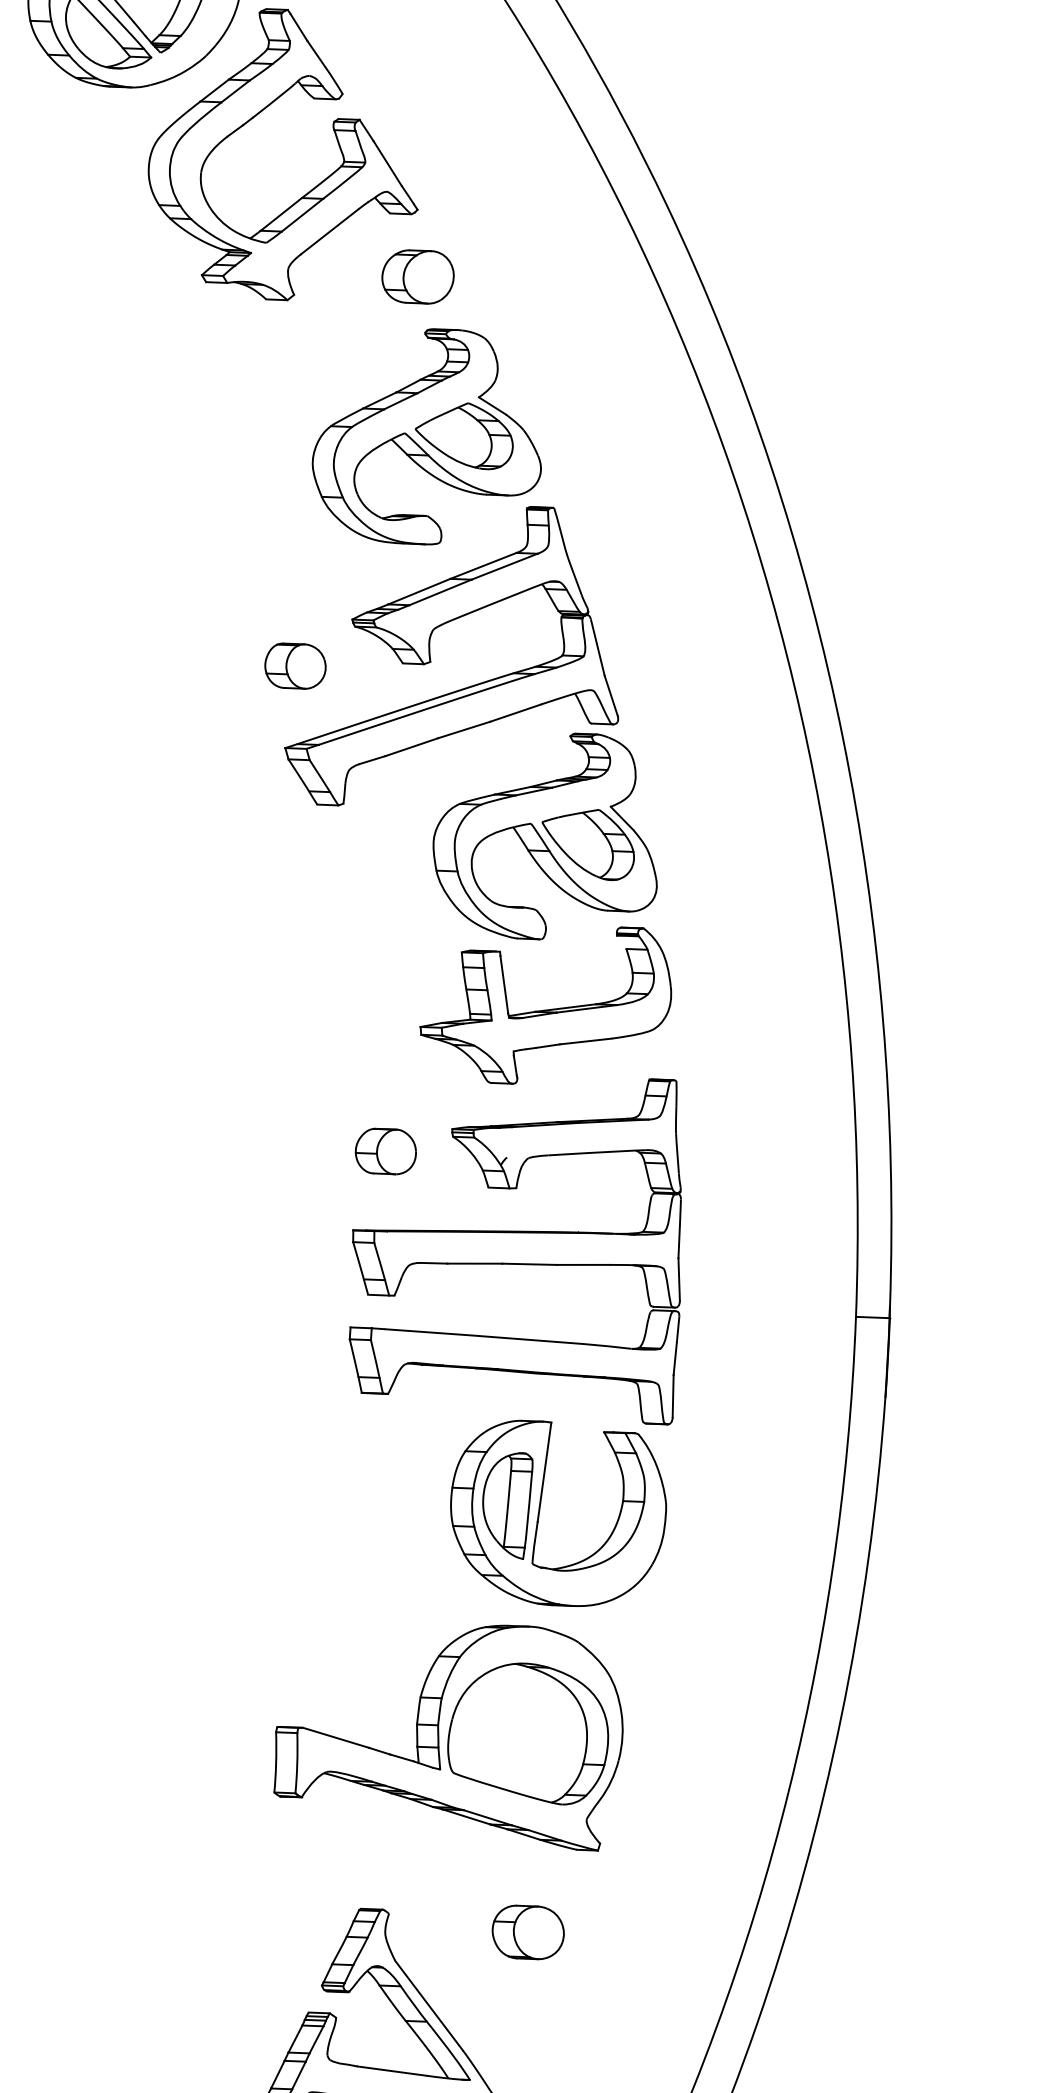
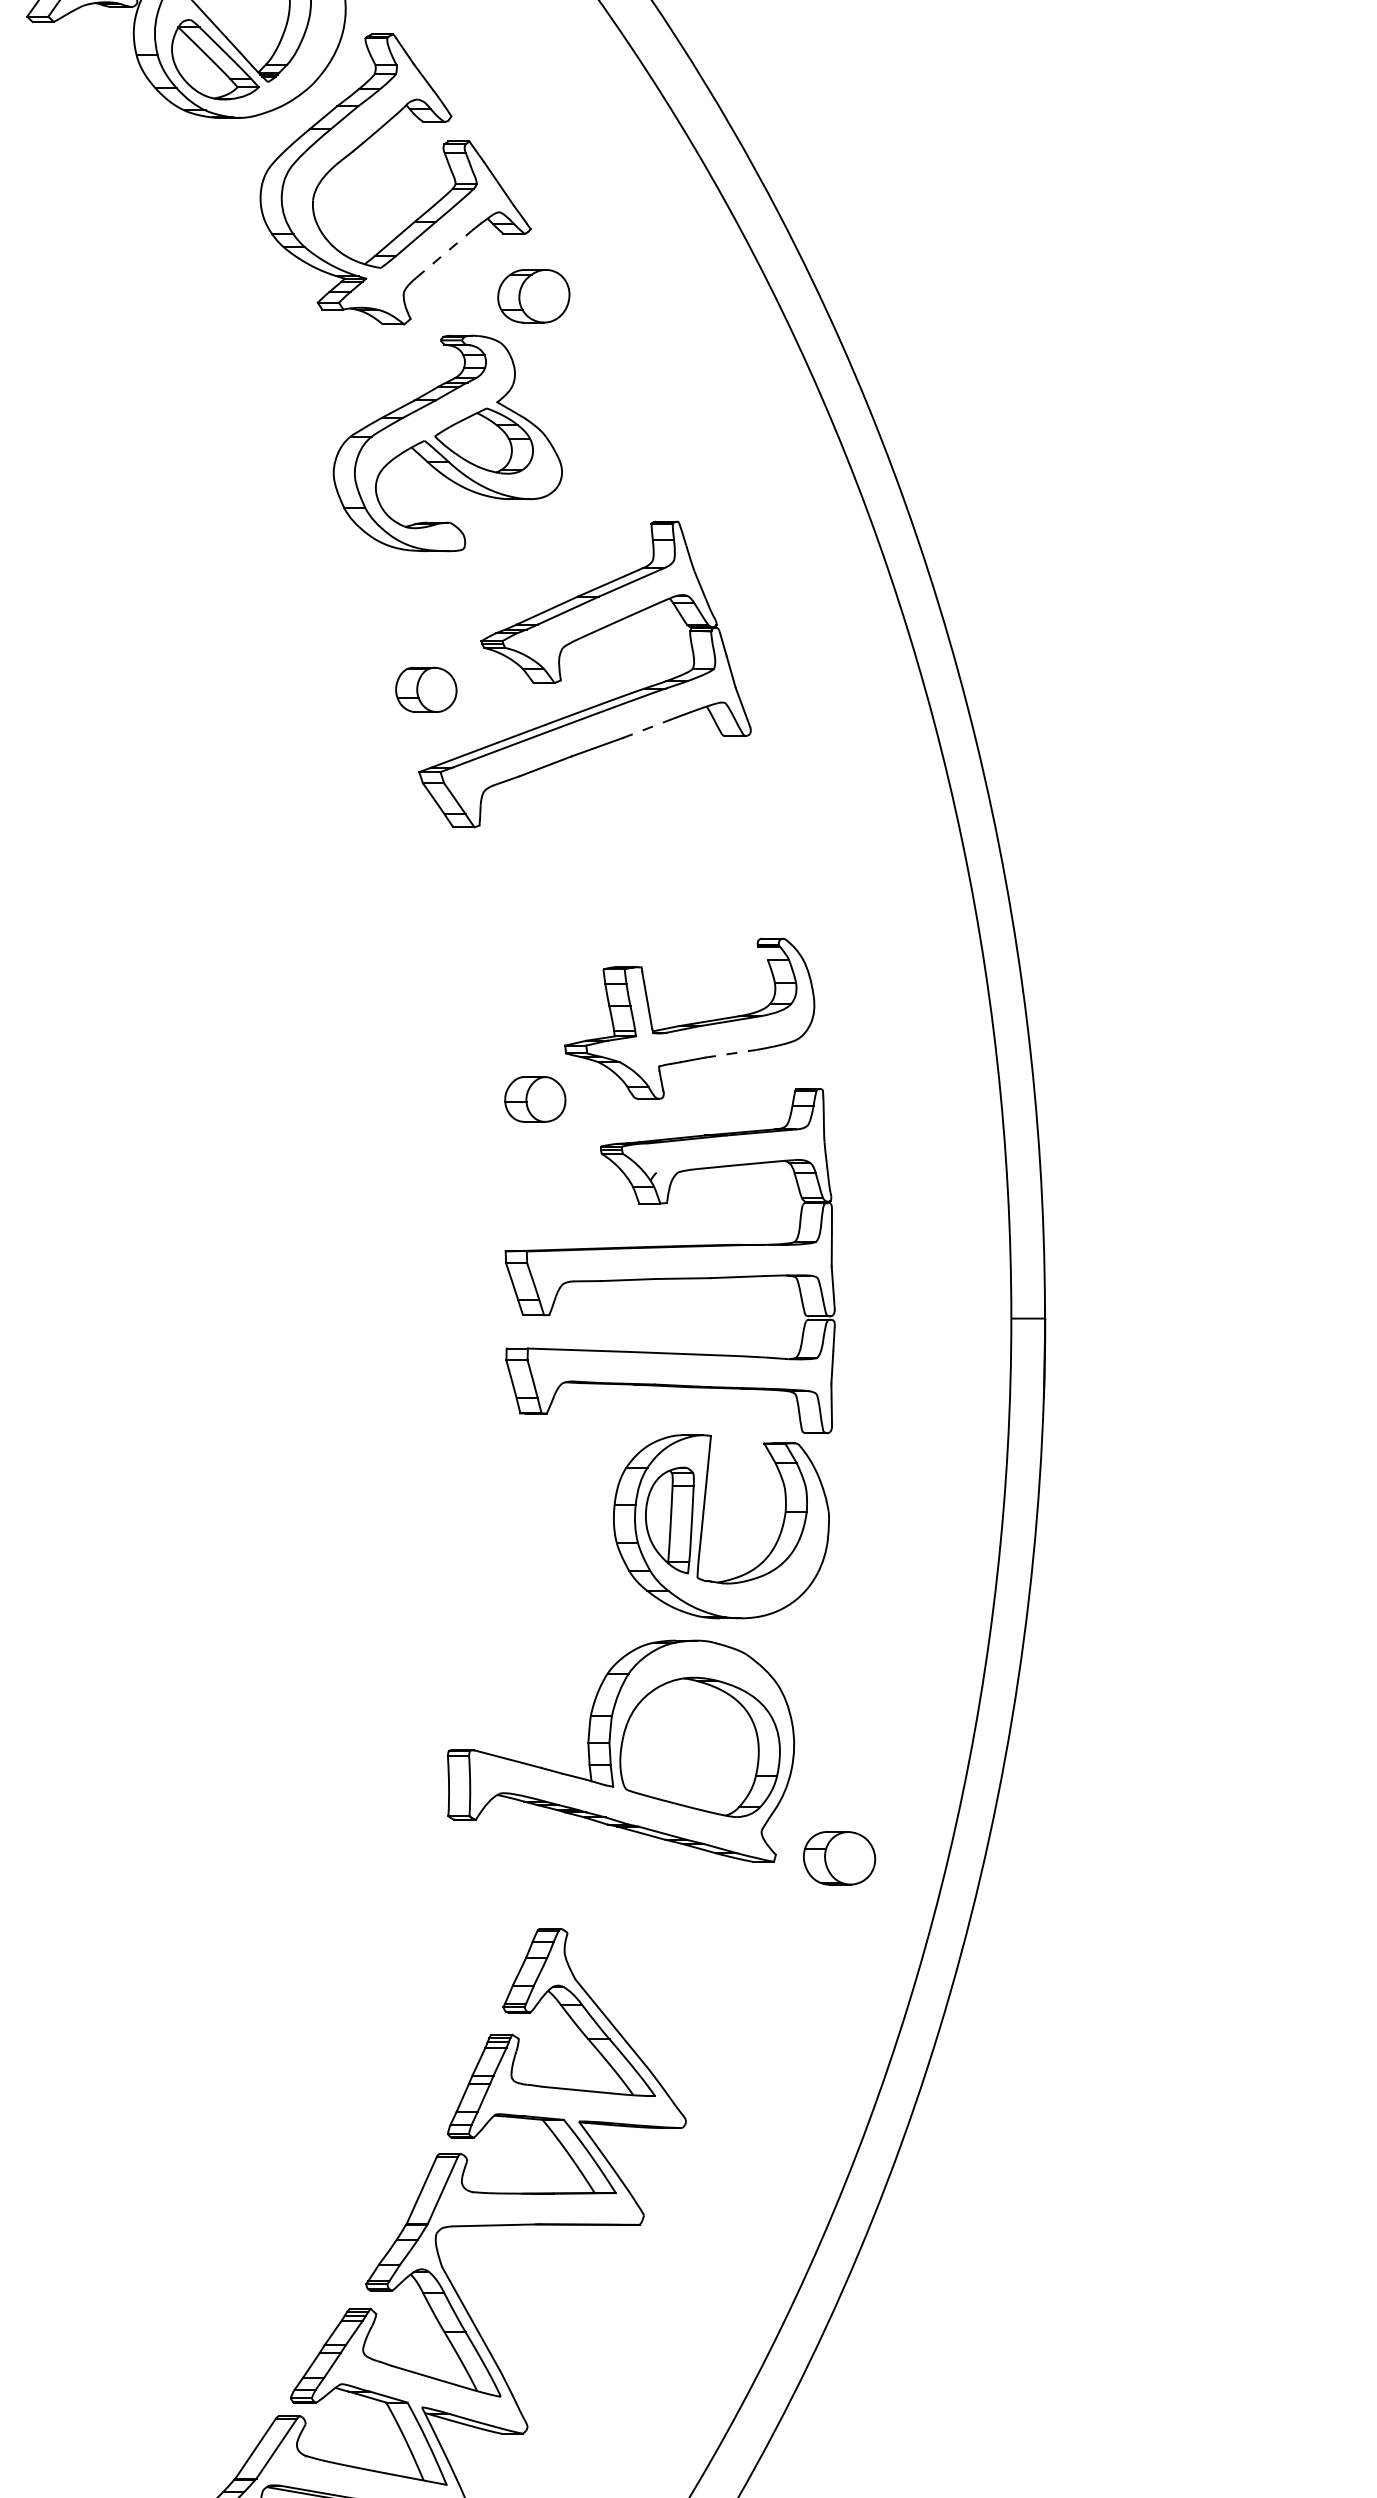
line: (330, 231) -> (444, 254), solid -> dashed
part: (427, 436) -> (447, 443), moved
line: (516, 713) -> (648, 728), solid -> dashed
part: (546, 835) -> (683, 849), removed
line: (585, 1041) -> (730, 1053), solid -> dashed
part: (386, 1151) -> (535, 1099), moved
part: (528, 1932) -> (839, 1858), moved

